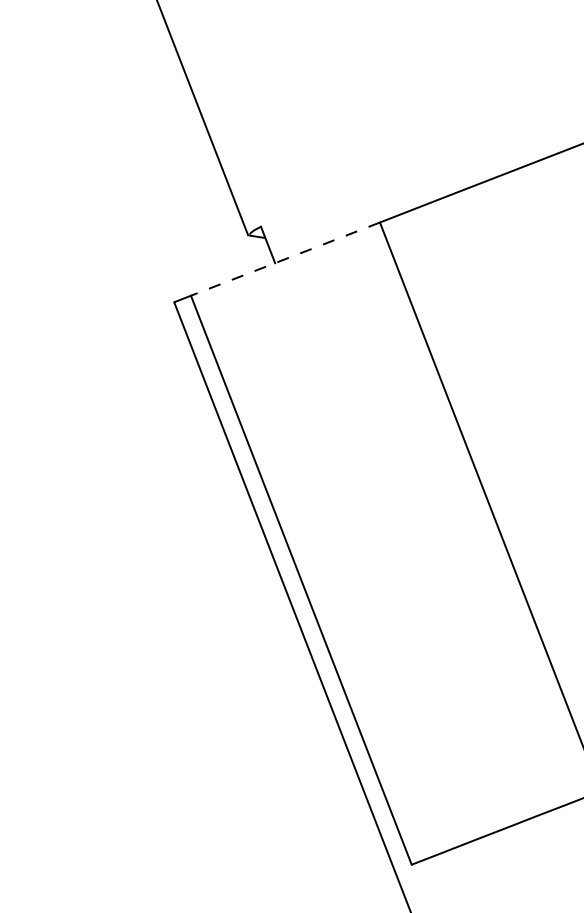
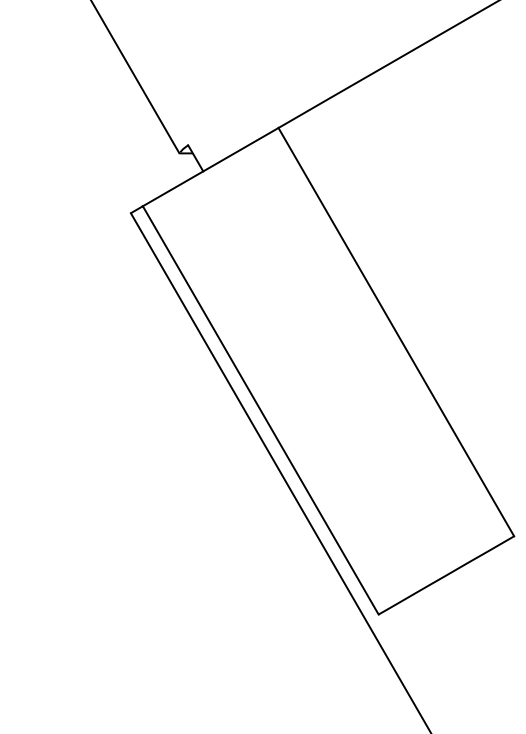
line: (285, 259) -> (210, 167), dashed -> solid

